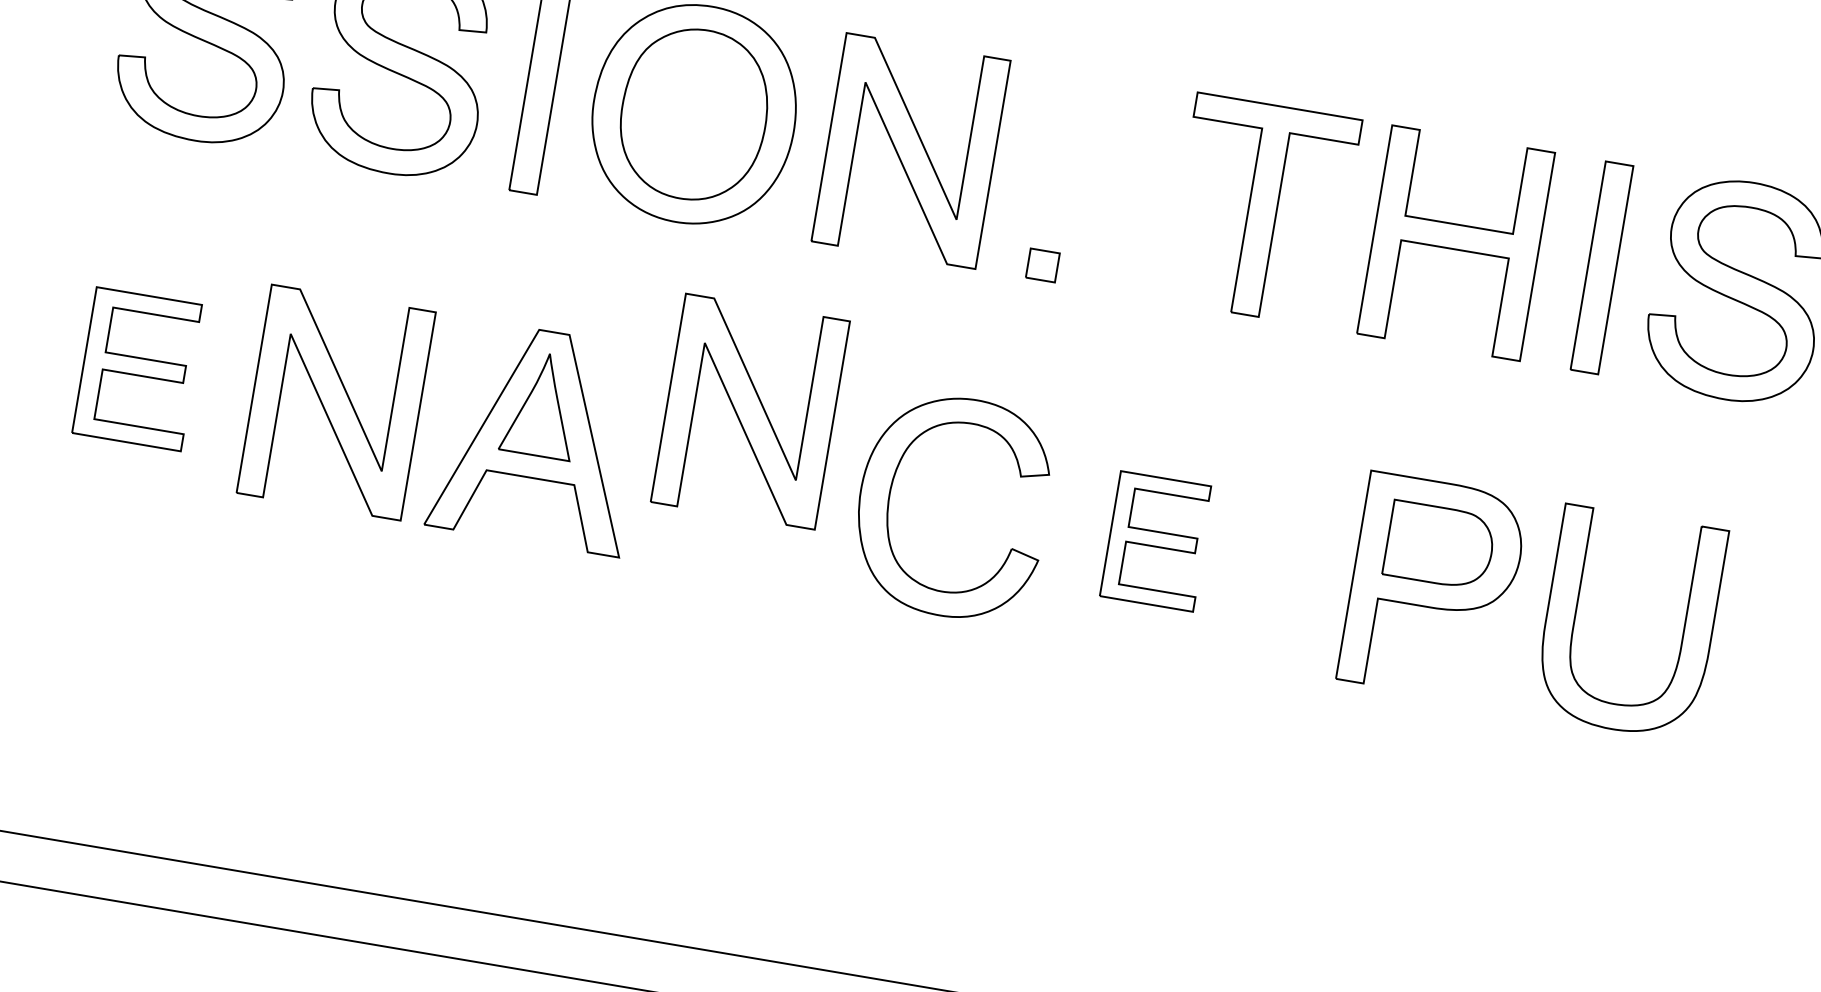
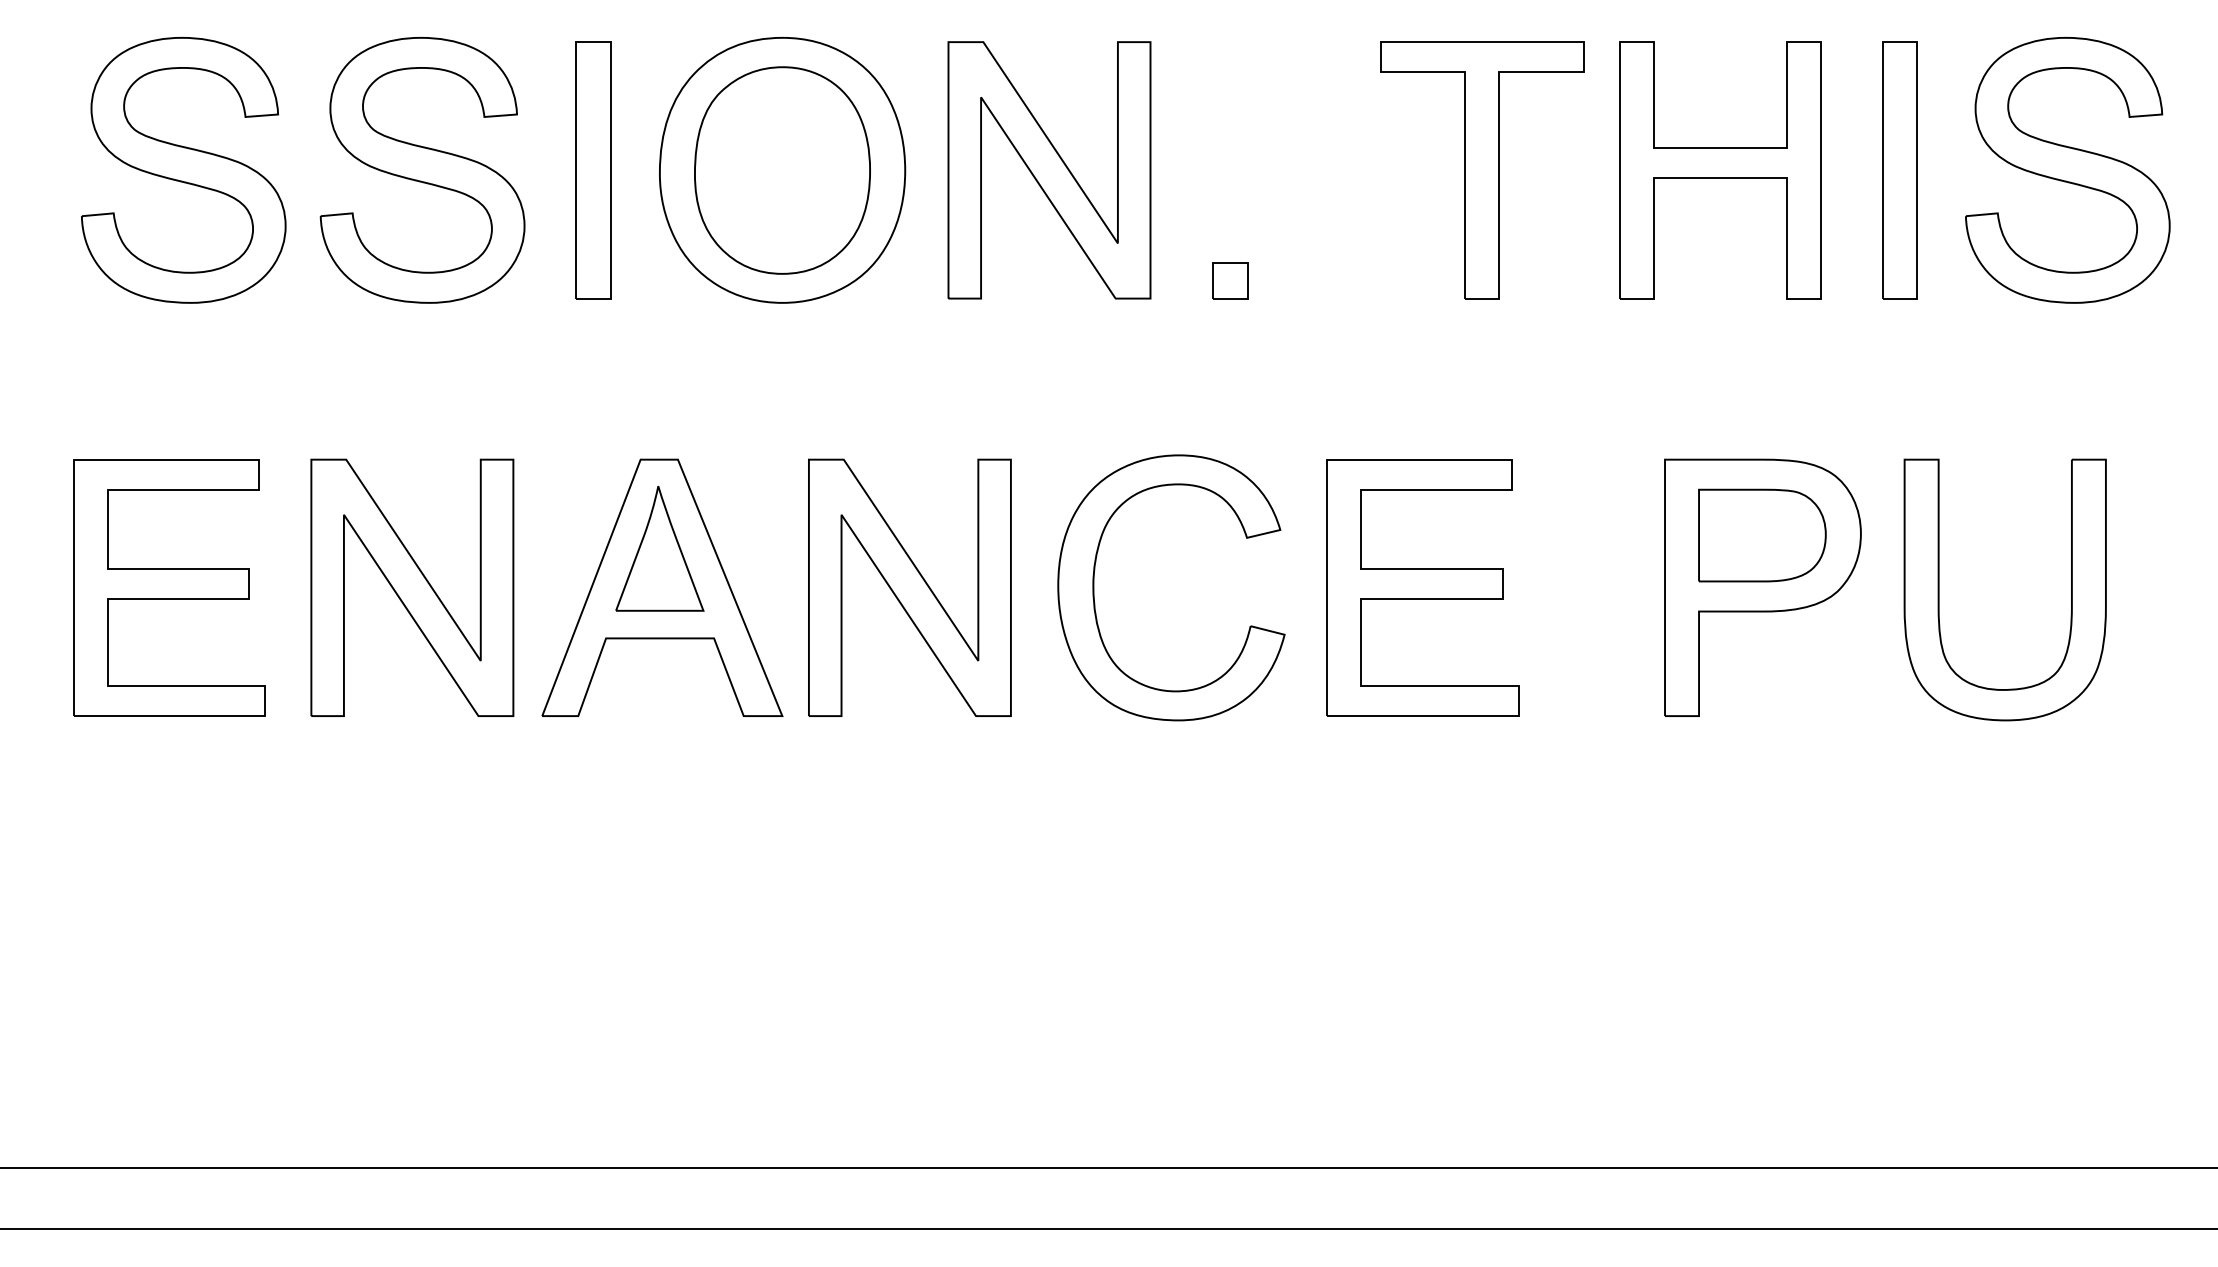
part: (139, 368) -> (169, 587), size x1.43
part: (750, 411) -> (909, 587), moved
part: (1156, 541) -> (1422, 587), size x1.67

